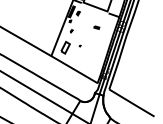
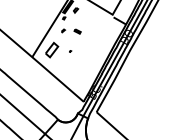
part: (96, 27) -> (77, 31), moved

